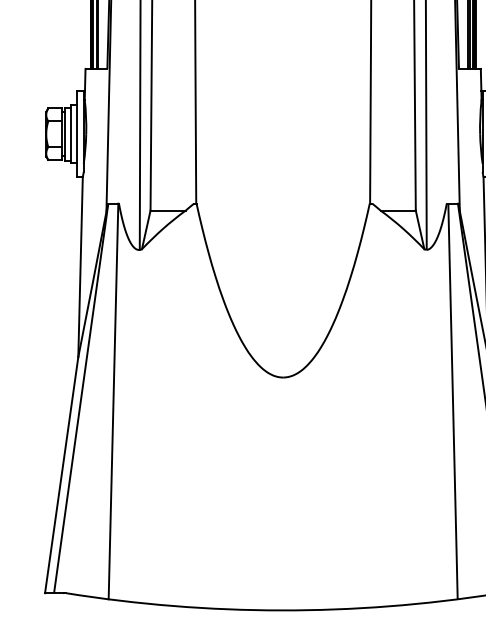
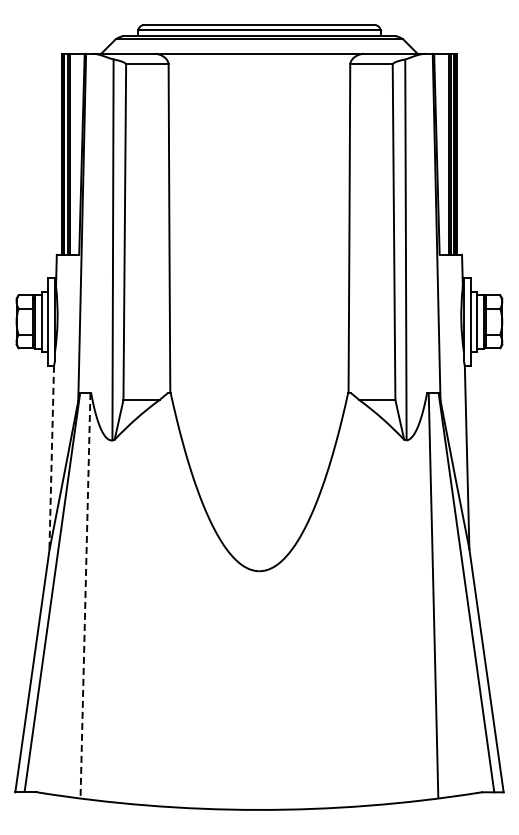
line: (80, 267) -> (51, 458), solid -> dashed
line: (113, 401) -> (85, 595), solid -> dashed

